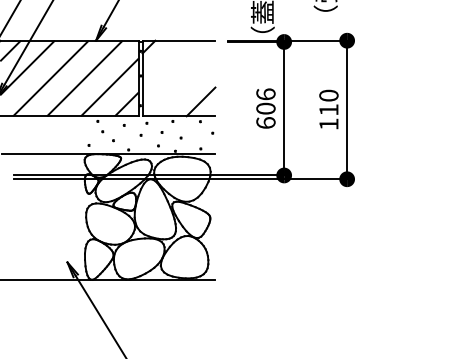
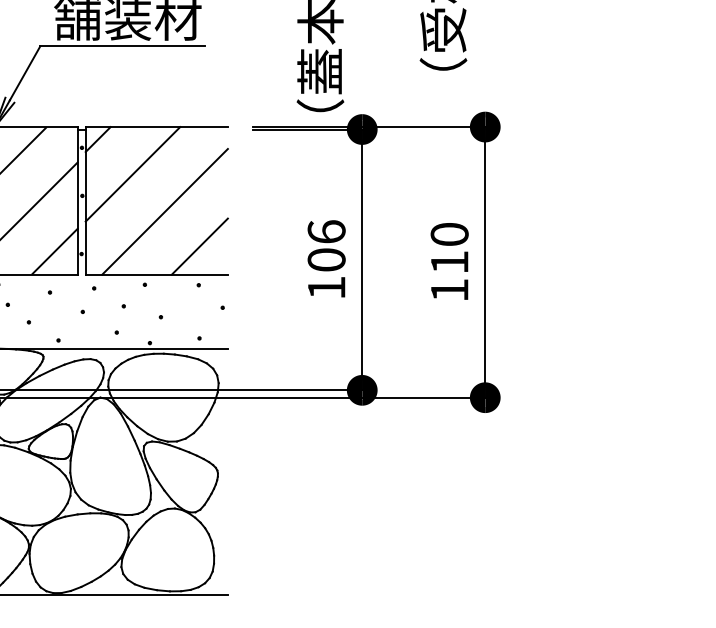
line: (166, 64) -> (132, 173), added
line: (183, 83) -> (165, 210), added
text: (265, 122) -> (325, 286), 606 -> 106

